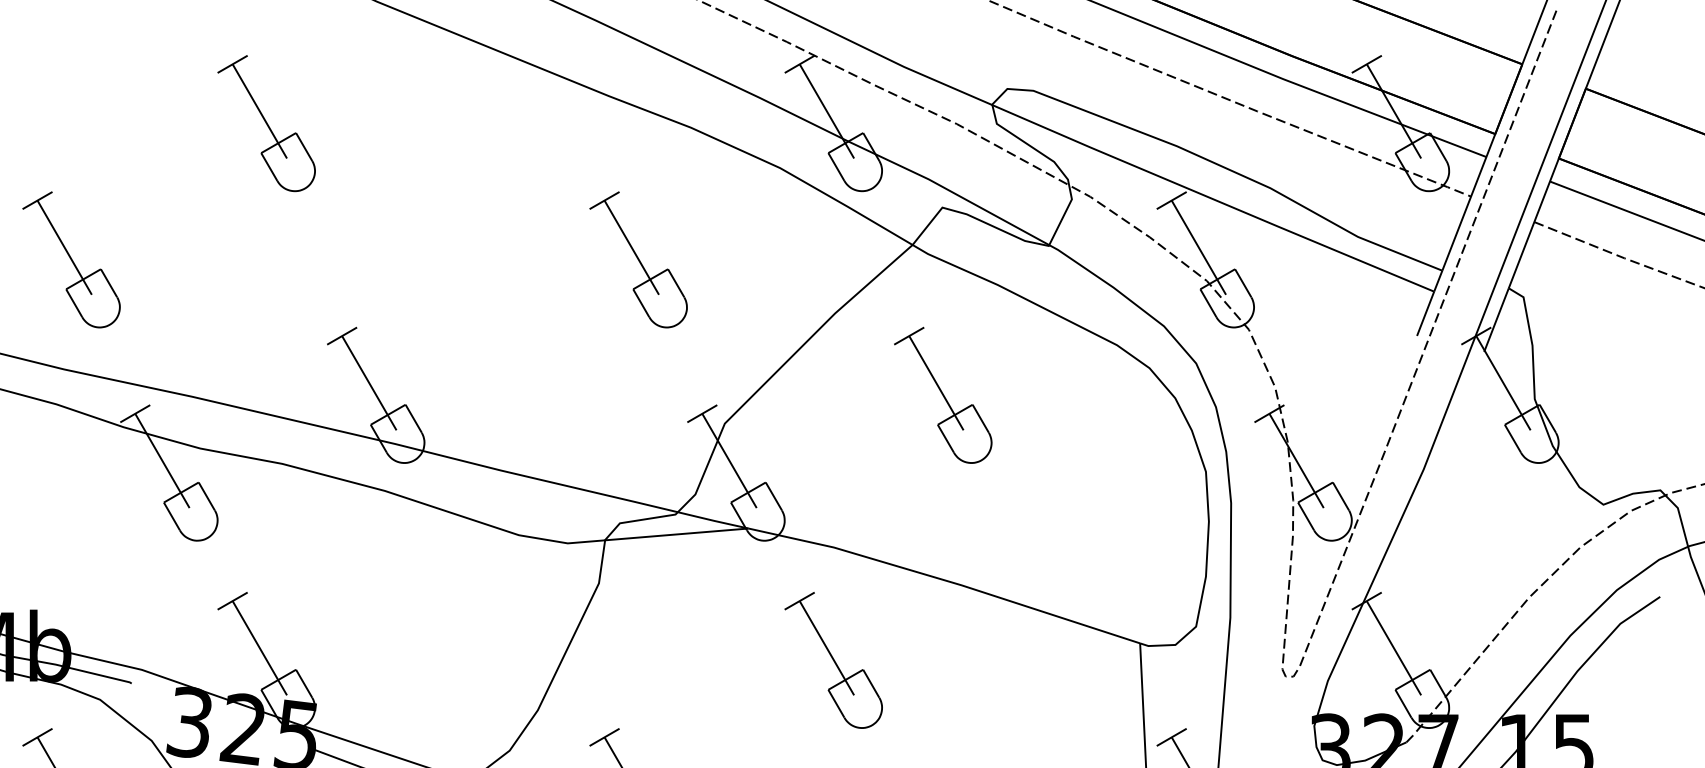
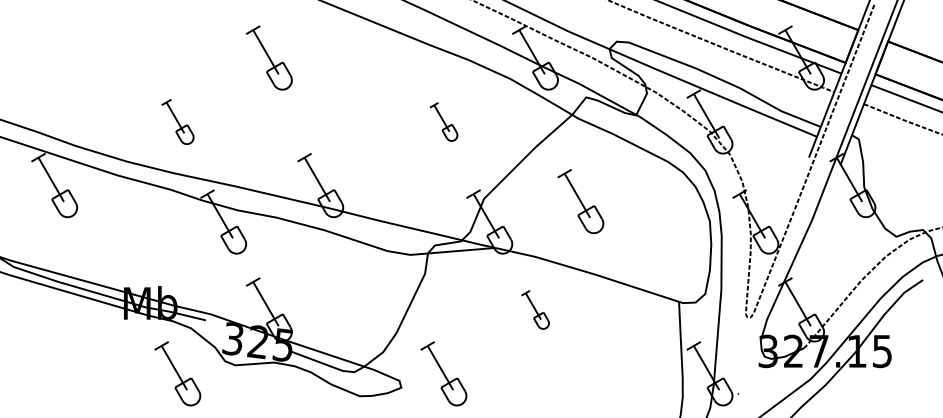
part: (71, 259) -> (177, 121), size x0.7
part: (638, 259) -> (443, 121), size x0.6
part: (942, 395) -> (580, 201), moved
part: (834, 659) -> (535, 309), size x0.6

